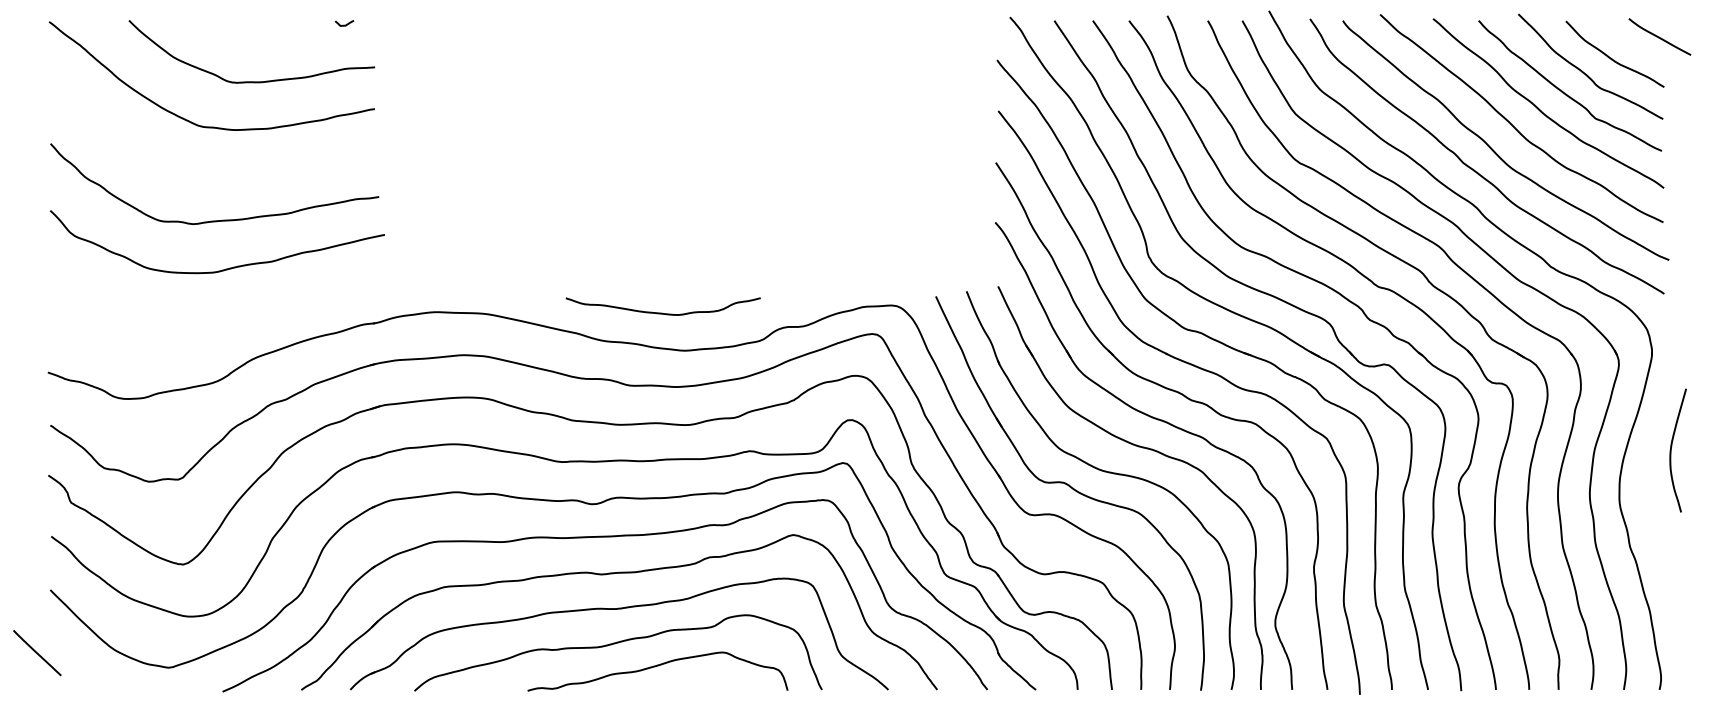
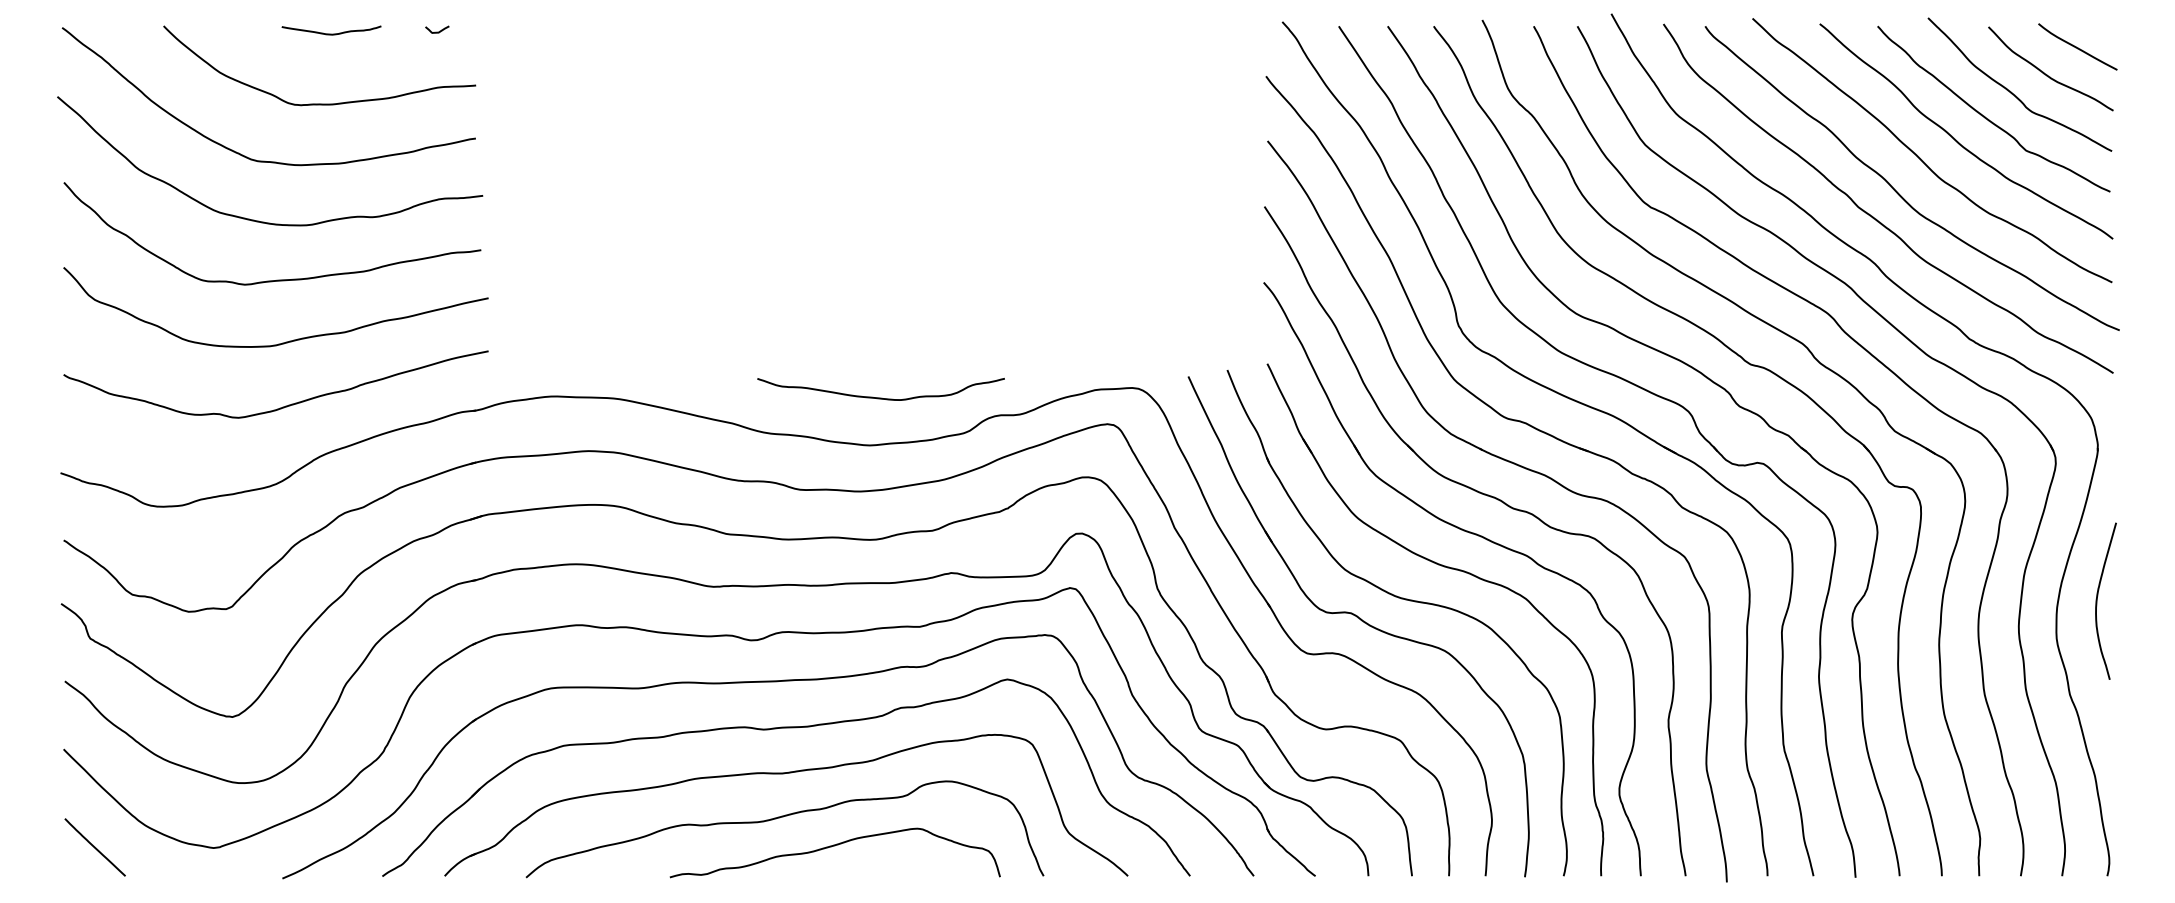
curve: (261, 26) -> (331, 33), added
curve: (1658, 36) -> (2076, 46), moved
curve: (200, 172) -> (254, 219), added
curve: (662, 312) -> (880, 397), moved
curve: (222, 320) -> (282, 406), added
curve: (1671, 449) -> (2097, 600), moved
line: (36, 653) -> (94, 847), moved

